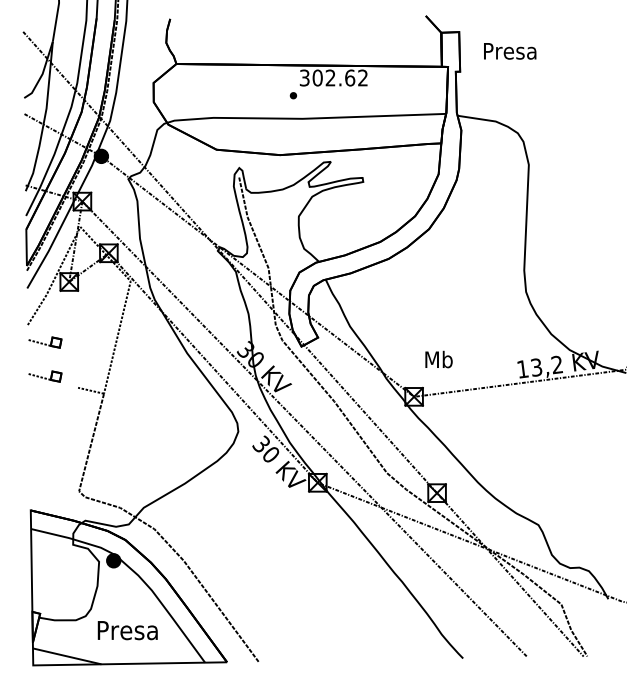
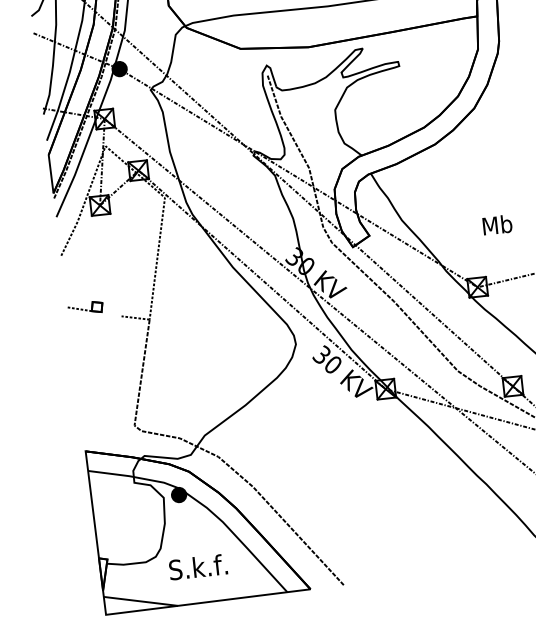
part: (45, 342) -> (81, 272), removed
text: (438, 359) -> (496, 224), moved
text: (127, 630) -> (201, 567), Presa -> S.k.f.

